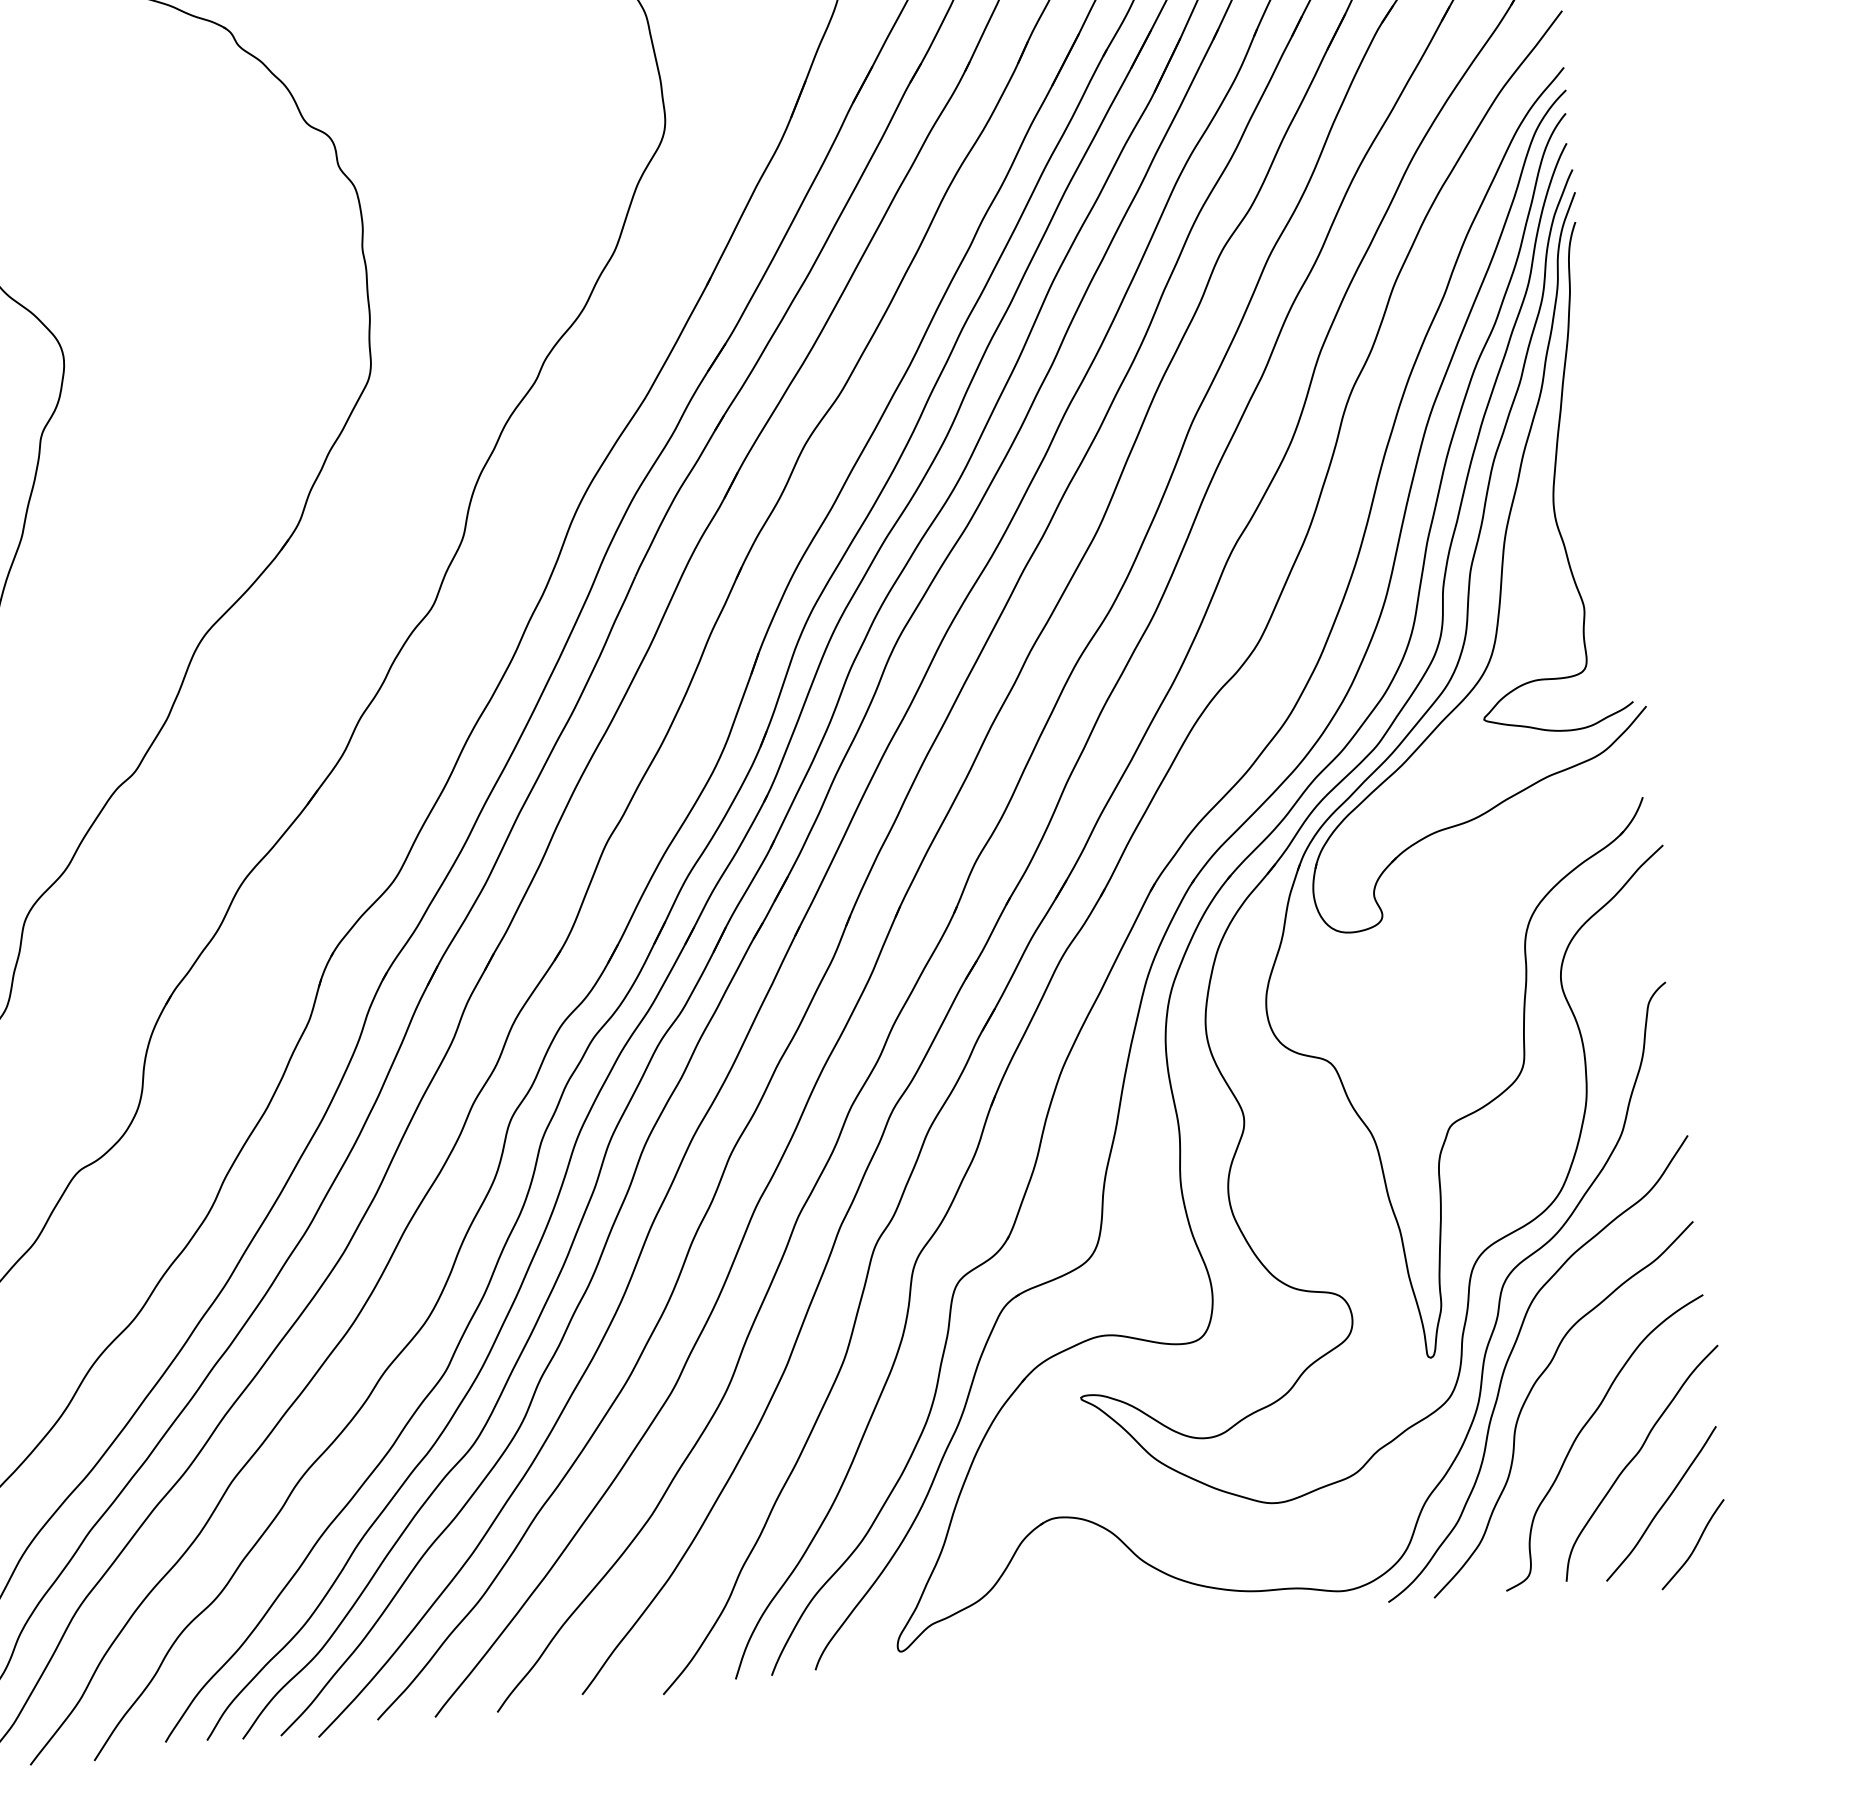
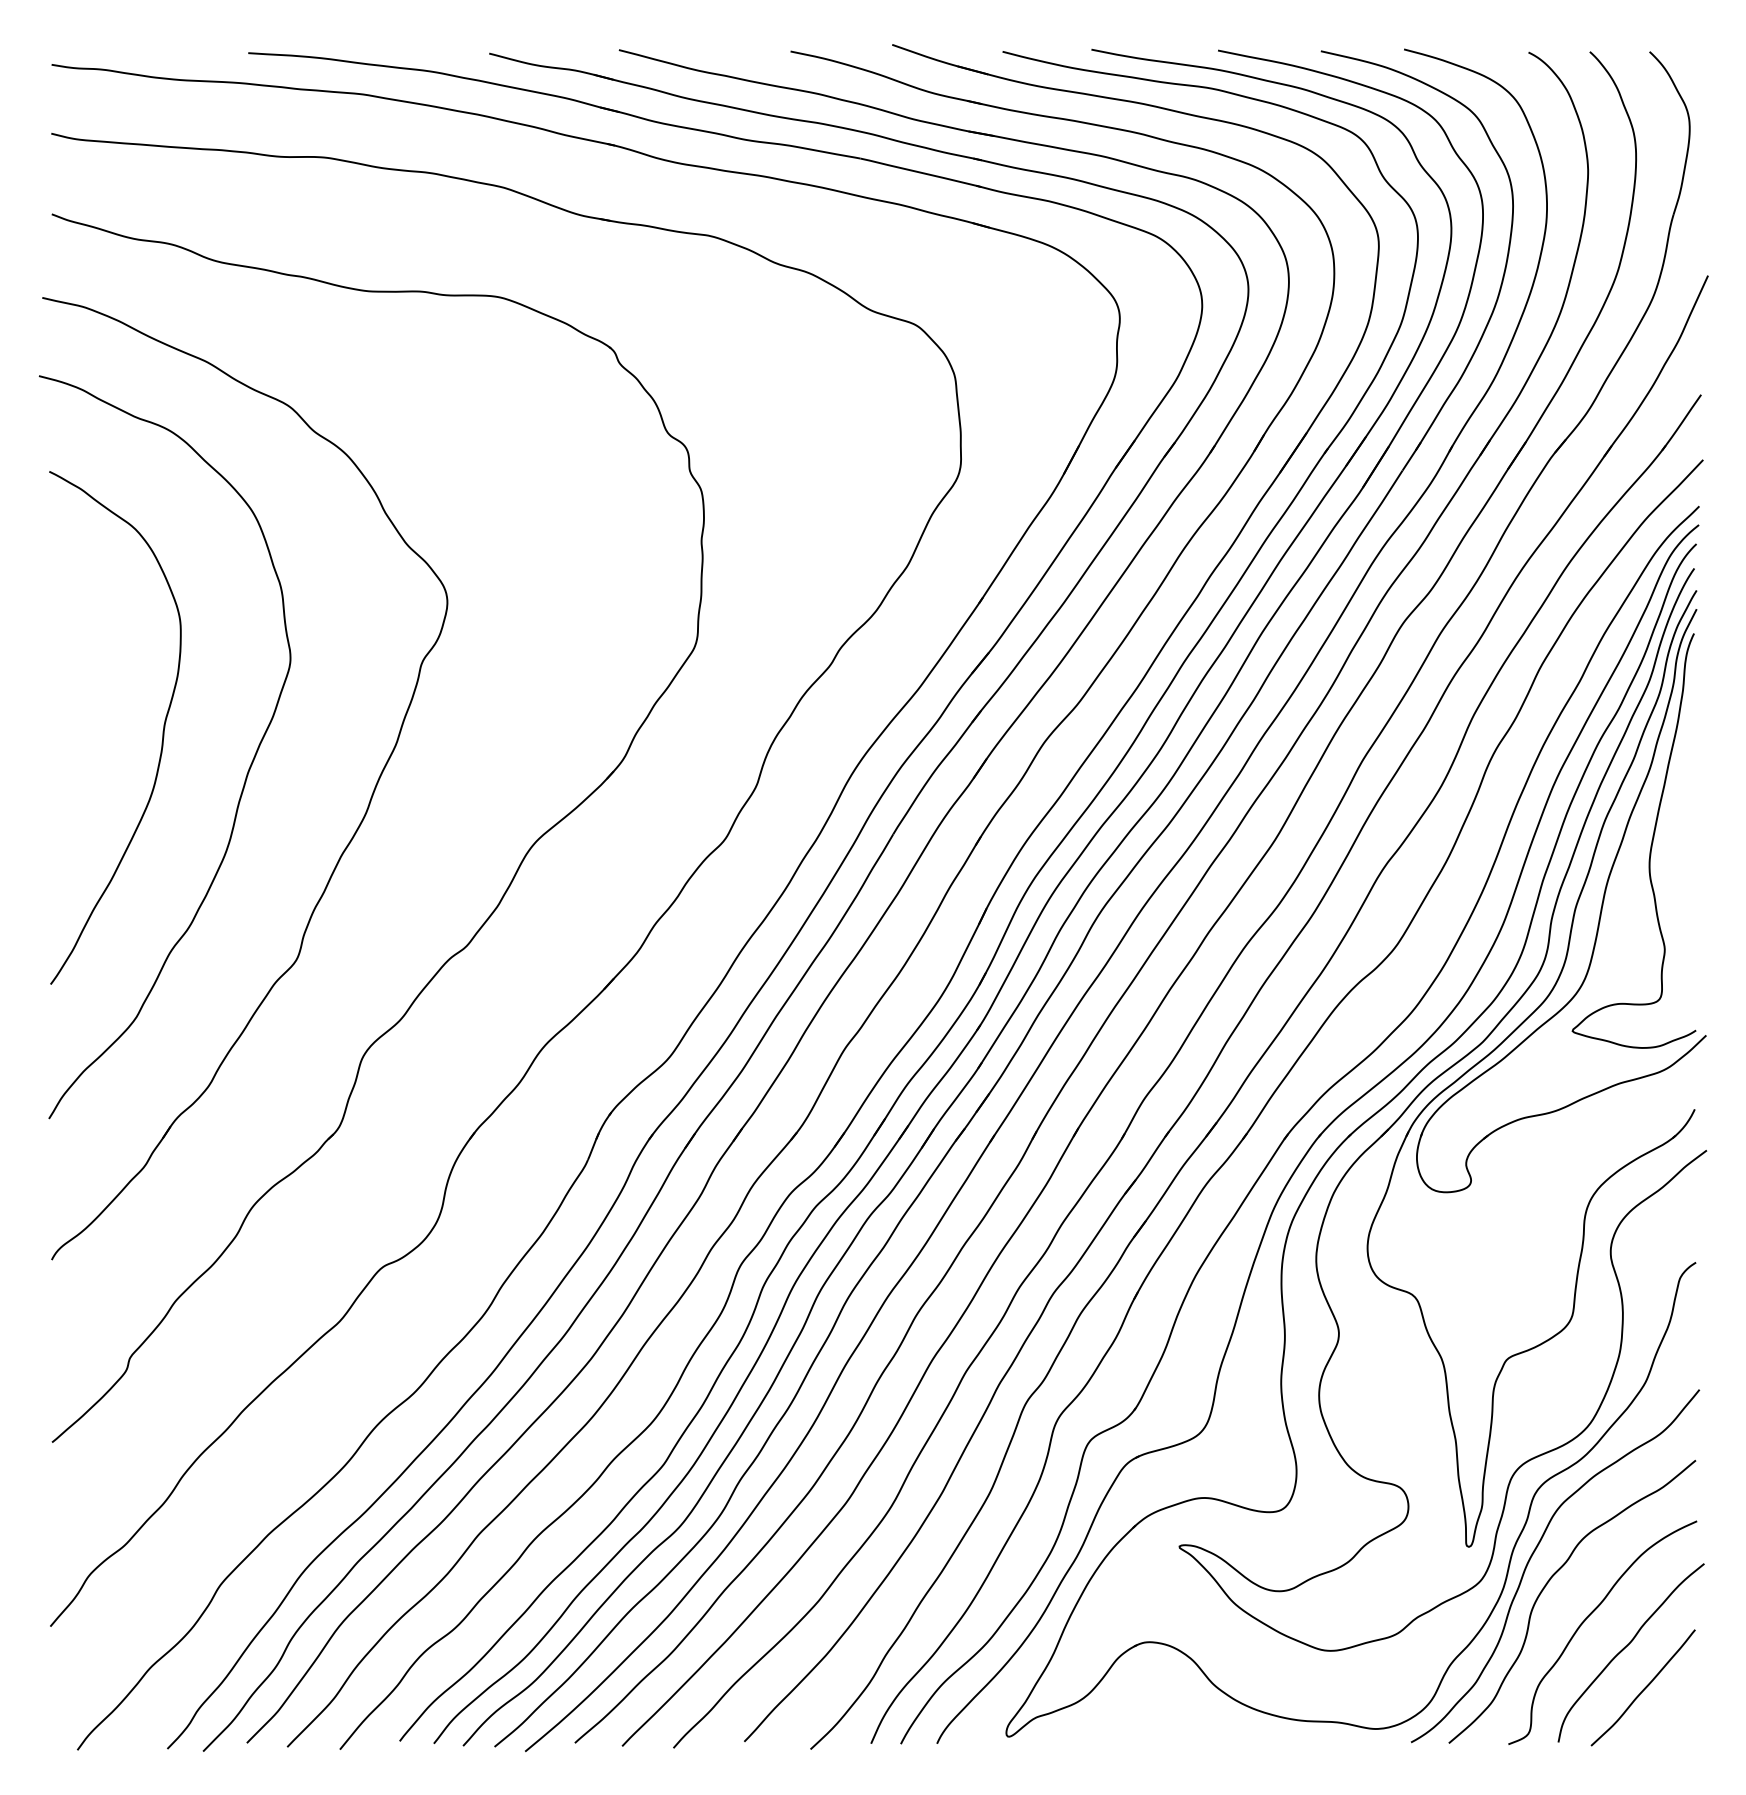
curve: (1695, 1543) -> (1667, 1723), removed

